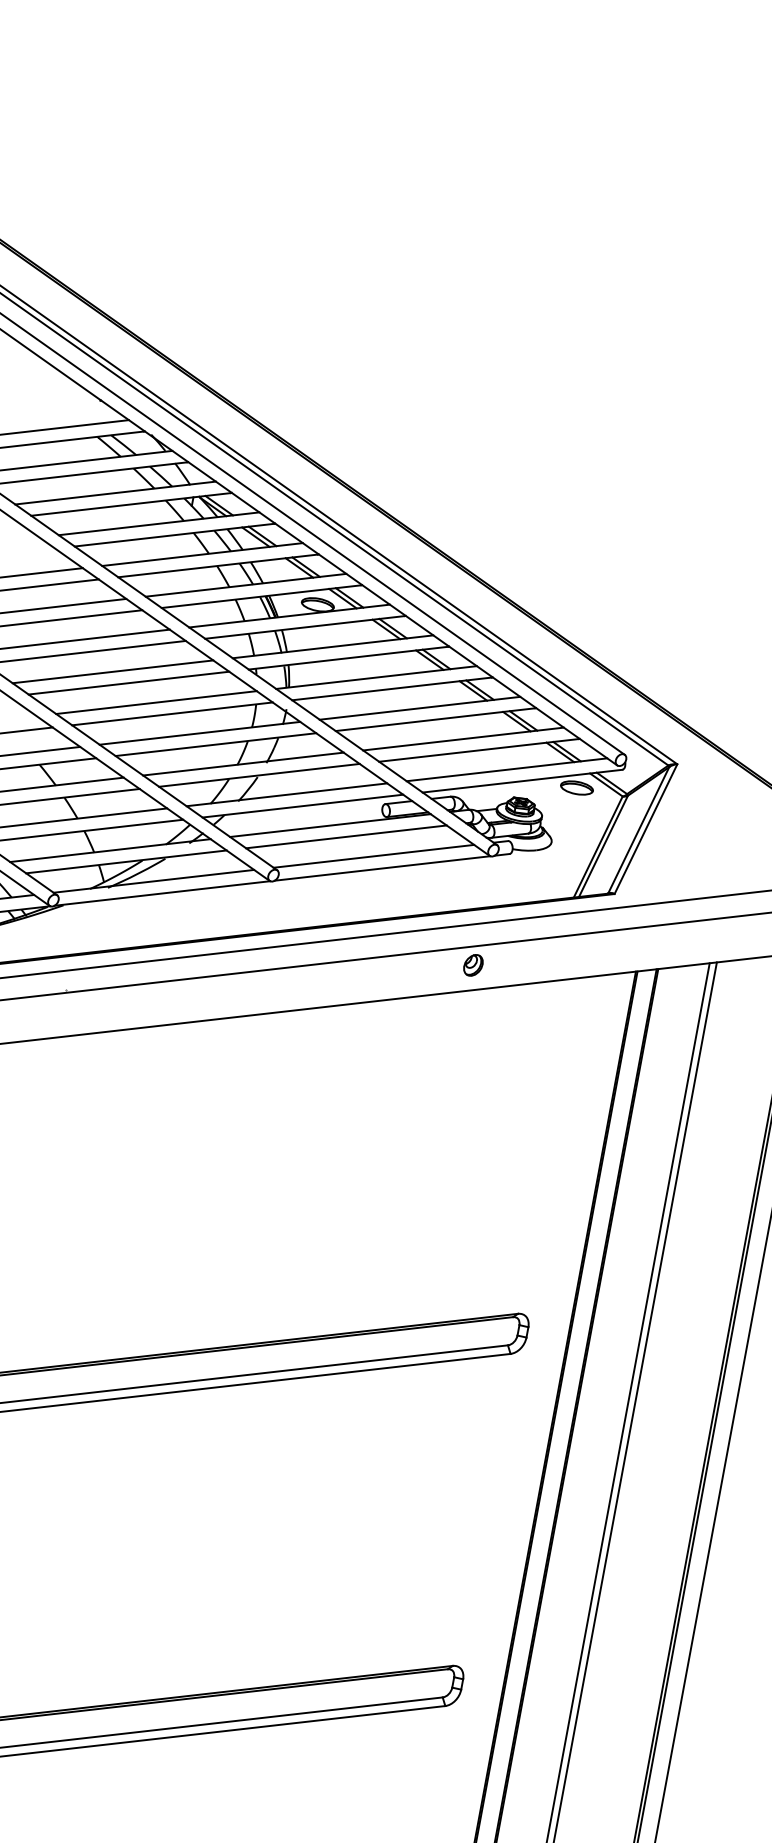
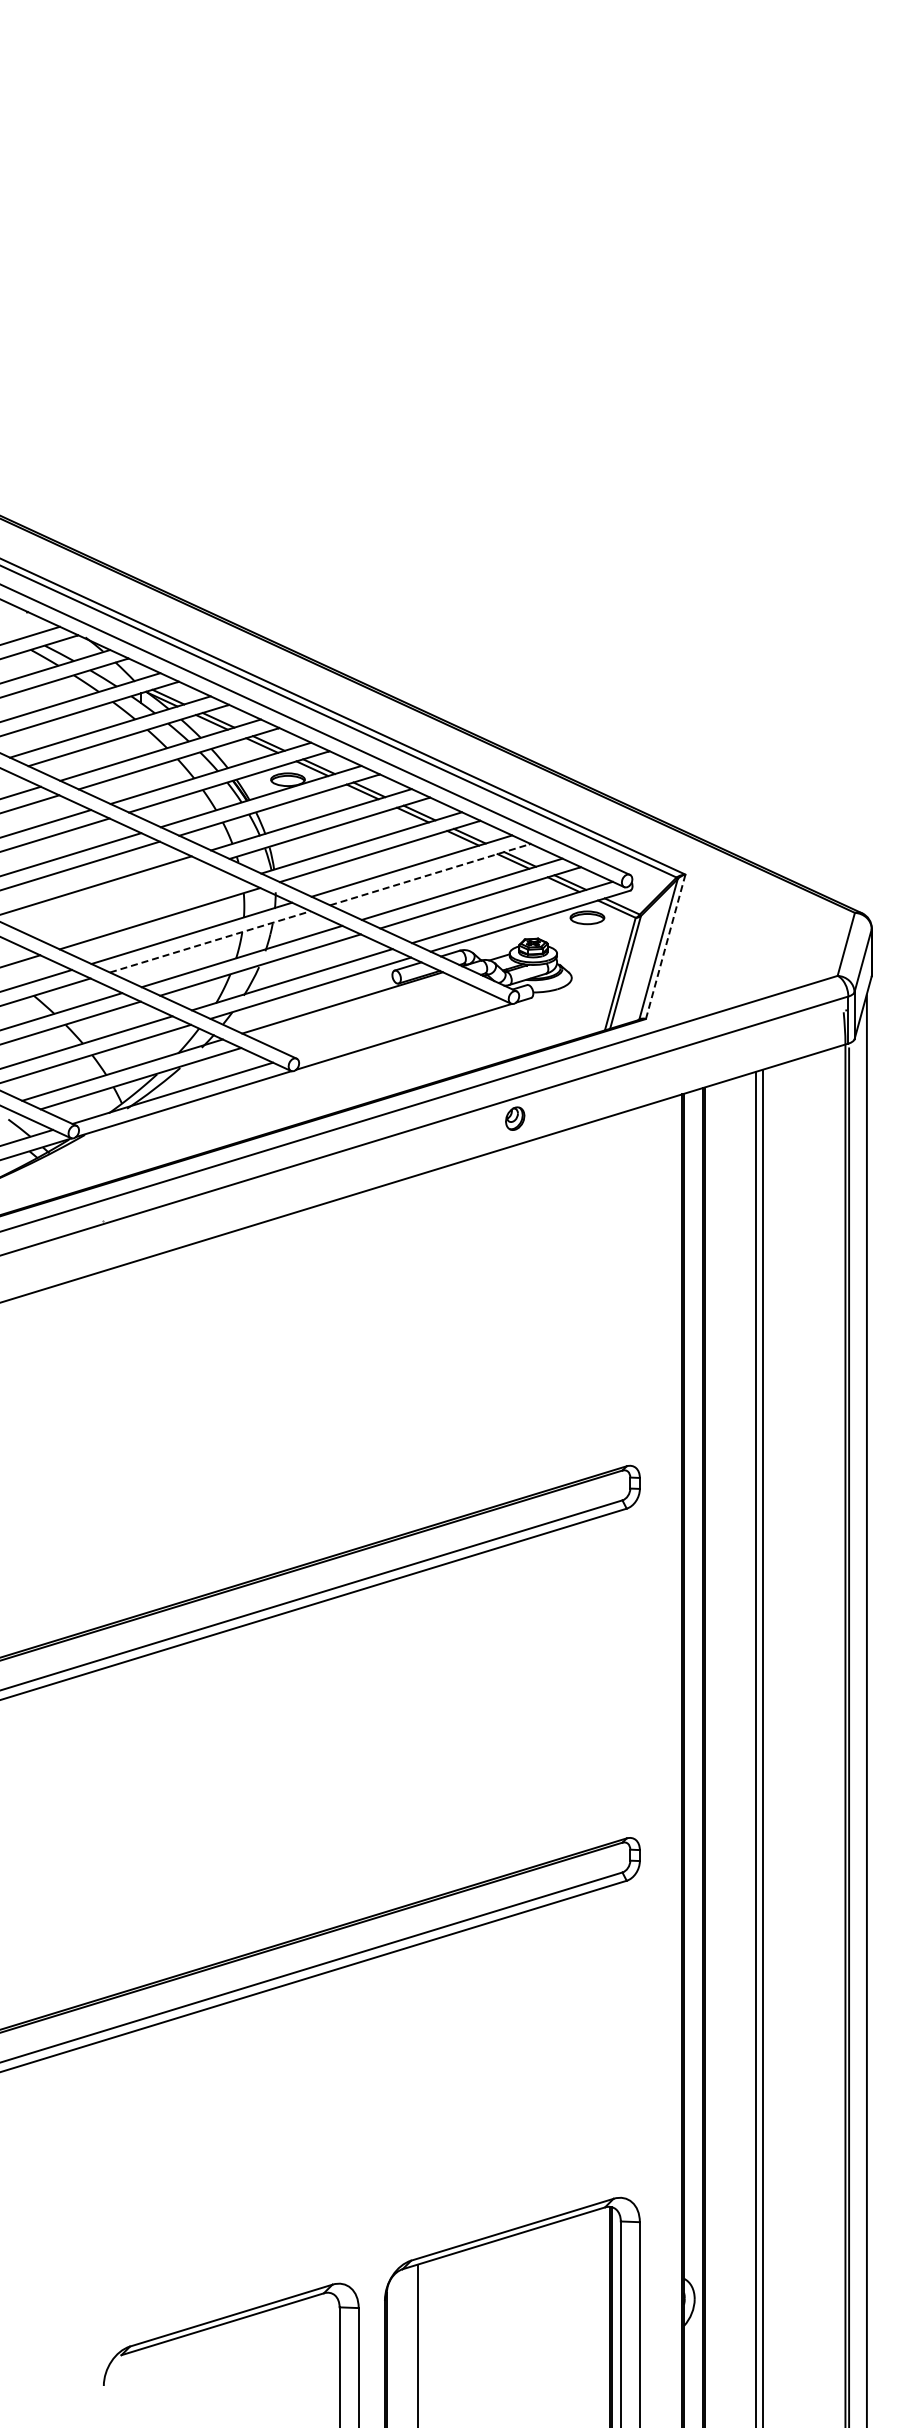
line: (128, 683) -> (109, 895), removed
line: (156, 701) -> (141, 909), removed
line: (436, 719) -> (430, 874), solid -> dashed
line: (216, 744) -> (210, 941), solid -> dashed
line: (645, 828) -> (665, 946), solid -> dashed
line: (345, 836) -> (360, 1011), removed
line: (373, 855) -> (392, 1025), removed

